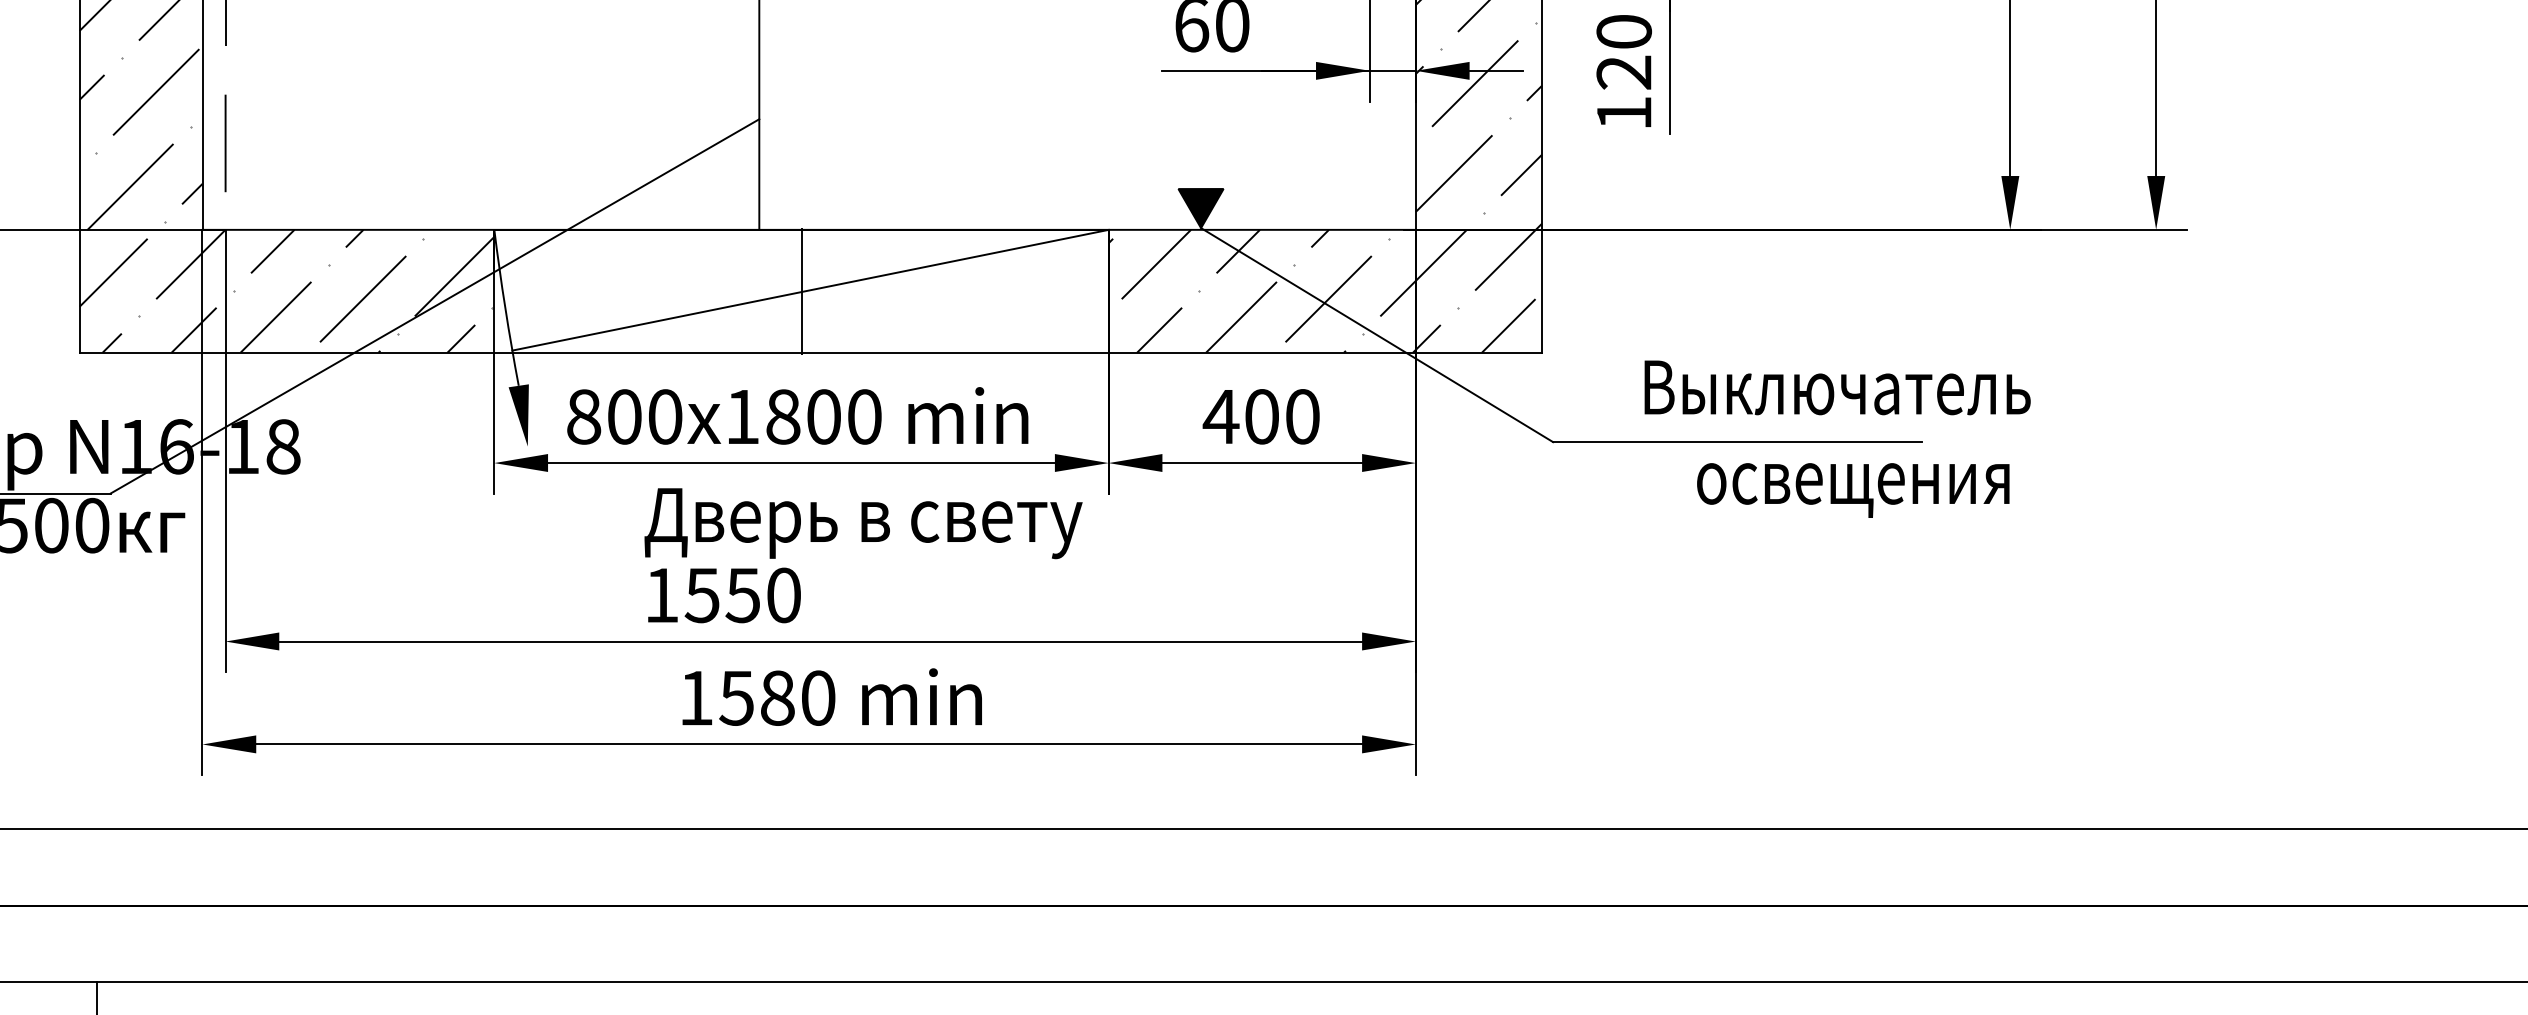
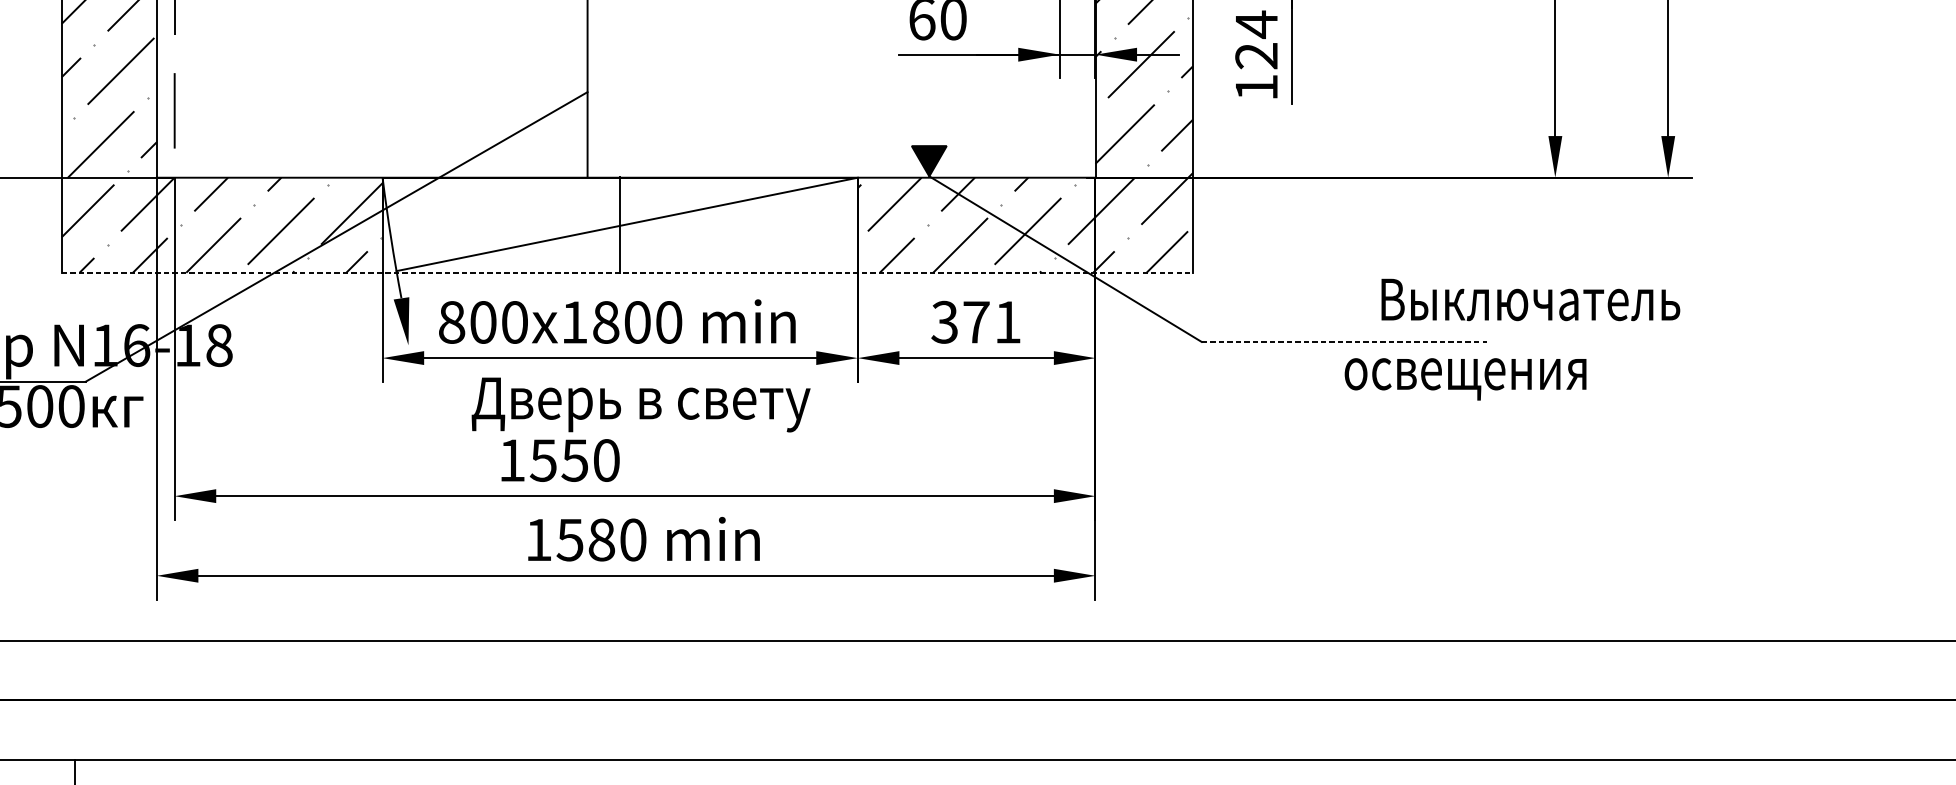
text: (1624, 31) -> (1256, 24), 120 -> 124
line: (811, 352) -> (627, 272), solid -> dashed
text: (1837, 387) -> (1530, 299), moved
text: (1260, 416) -> (975, 322), 400 -> 371
line: (1737, 442) -> (1344, 342), solid -> dashed
text: (1853, 490) -> (1465, 379), moved
text: (863, 523) -> (641, 404), moved

